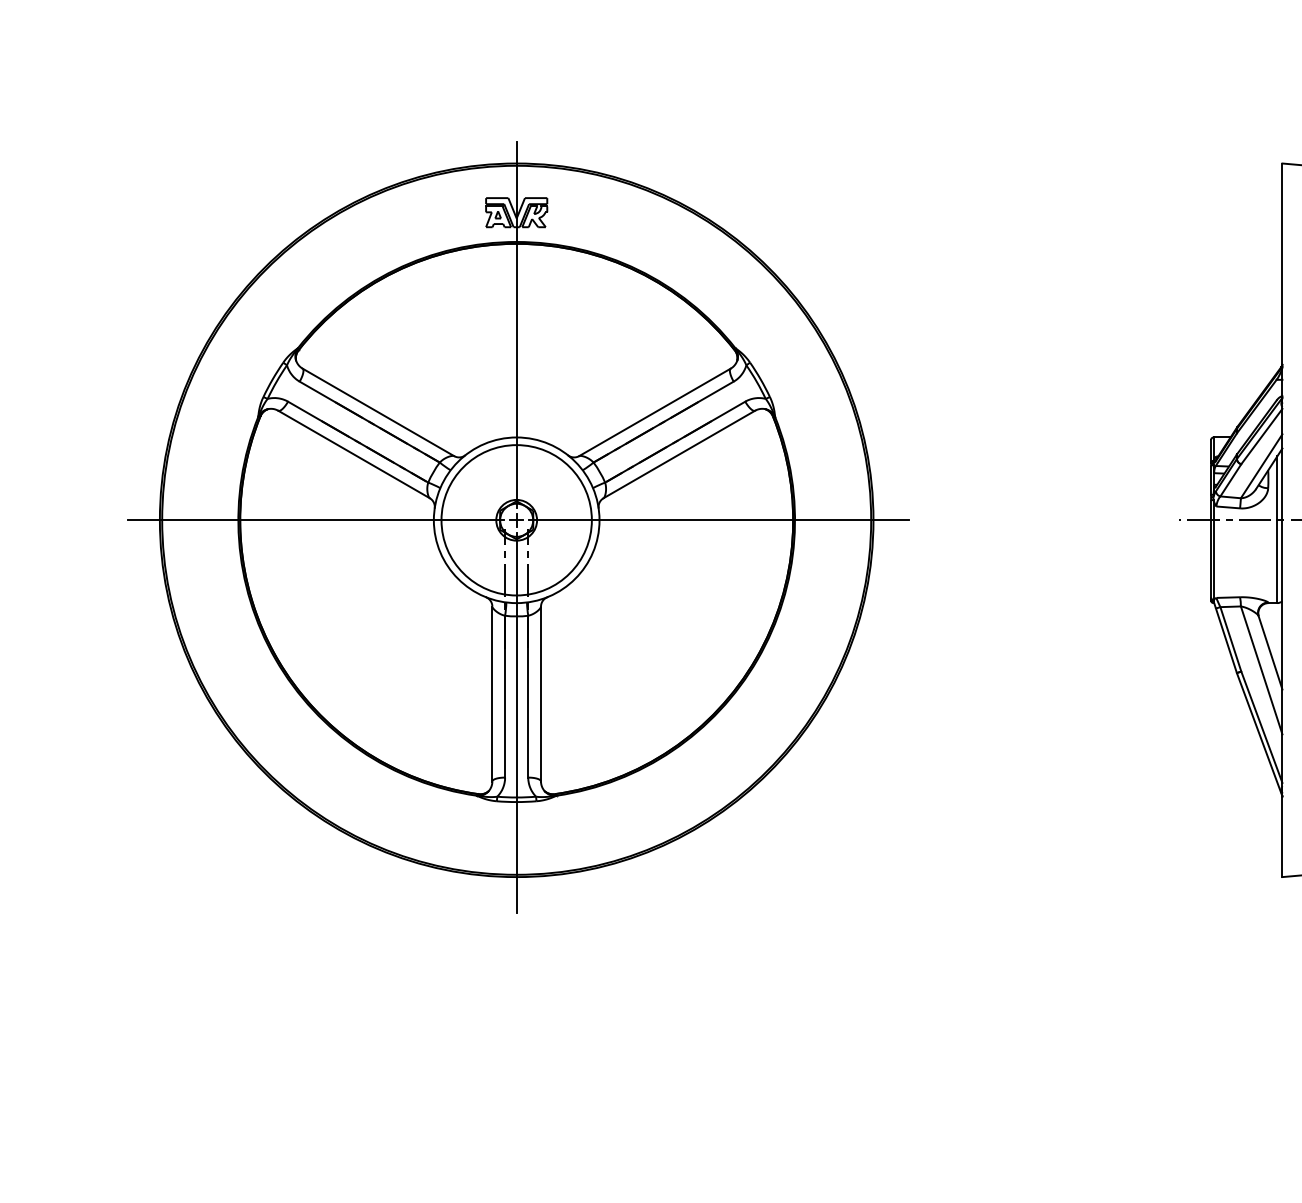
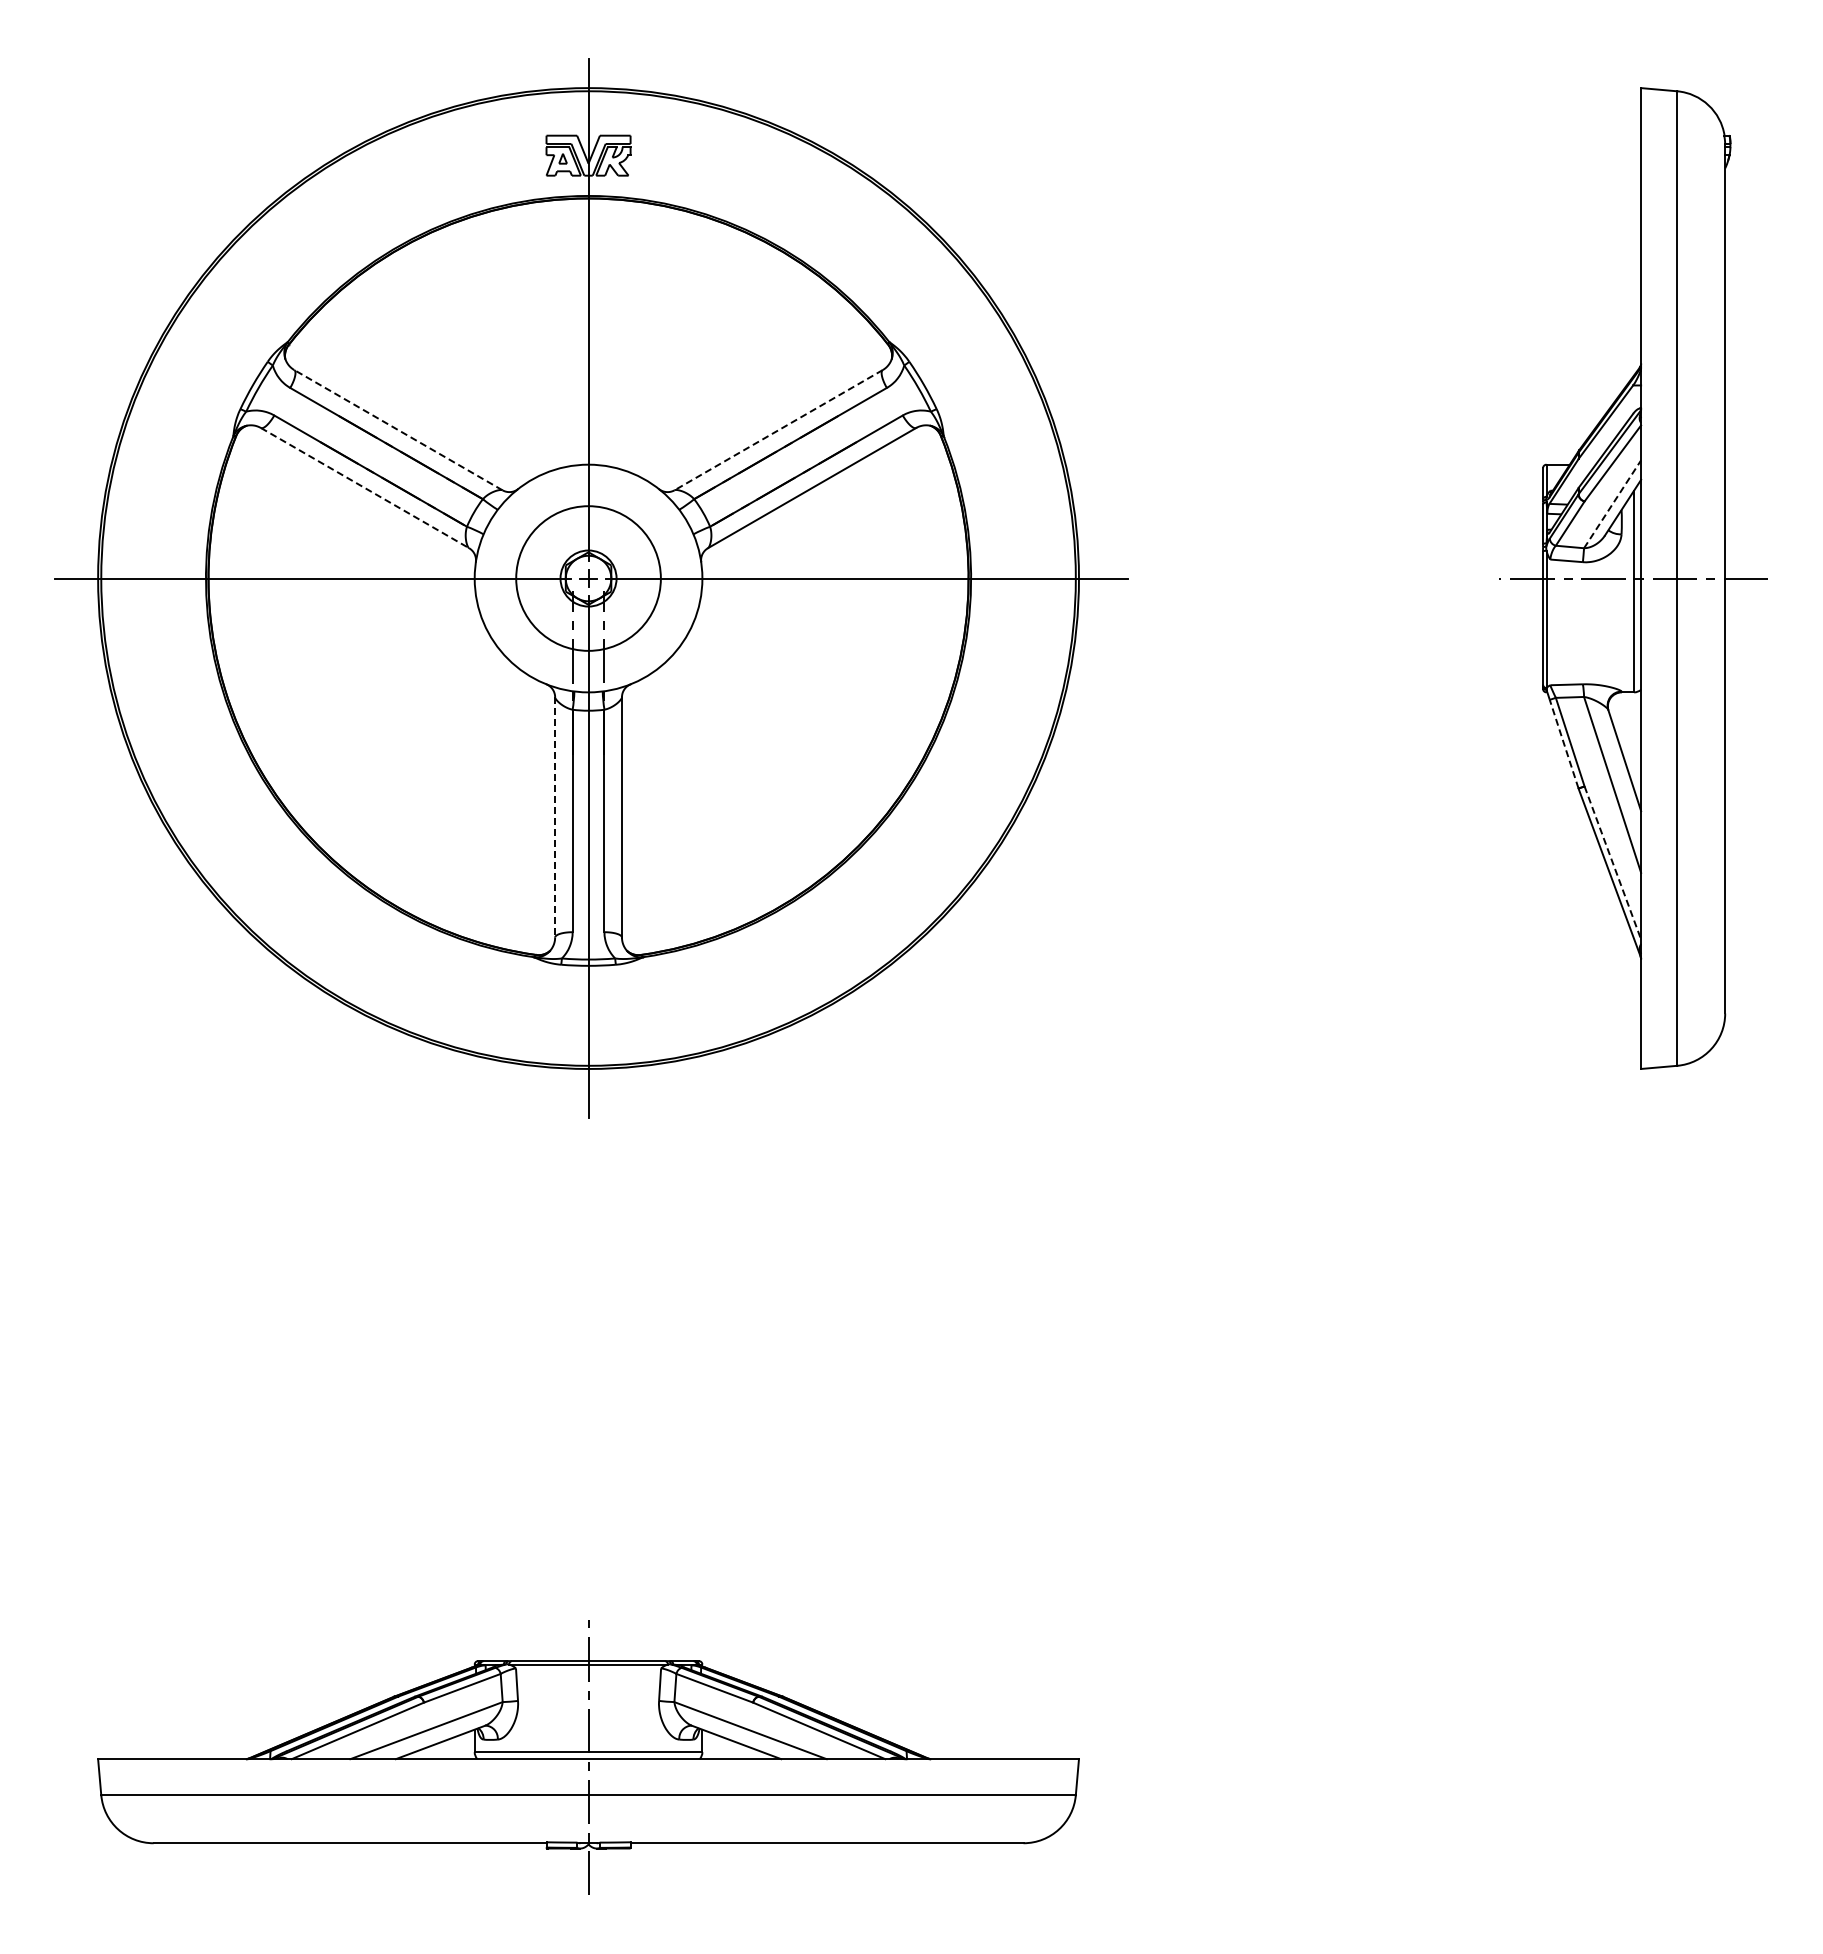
line: (377, 411) -> (397, 429), solid -> dashed
line: (654, 412) -> (778, 430), solid -> dashed
line: (354, 454) -> (365, 488), solid -> dashed
line: (1261, 465) -> (1612, 503), solid -> dashed
circle: (516, 520) -> (588, 578), size x0.7
line: (1226, 641) -> (1564, 744), solid -> dashed
line: (492, 694) -> (555, 817), solid -> dashed
line: (1261, 726) -> (1612, 862), solid -> dashed

